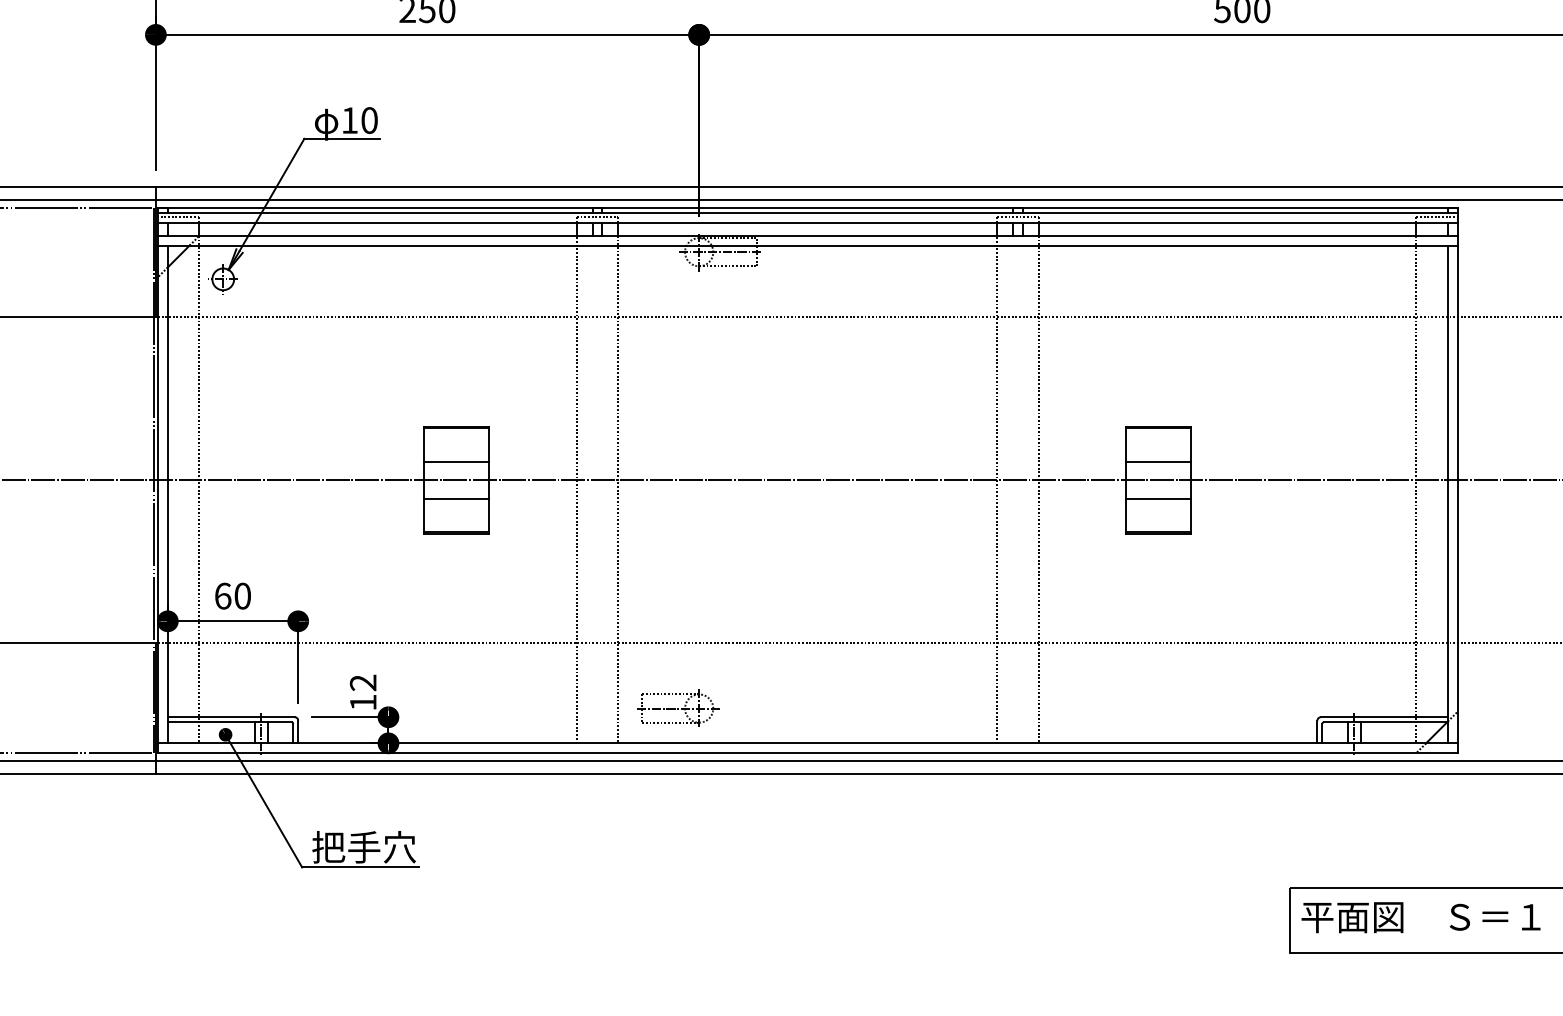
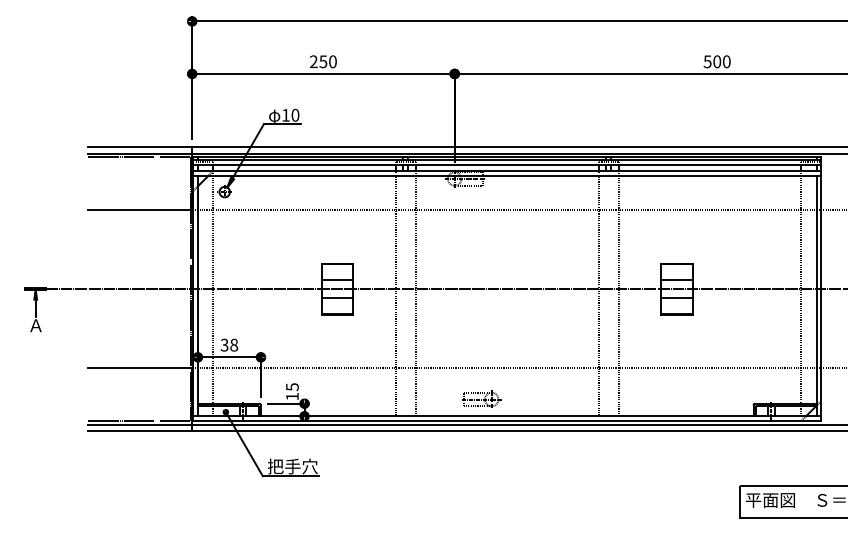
text: (233, 594) -> (229, 344), 60 -> 38
text: (363, 683) -> (292, 387), 12 -> 15
part: (678, 706) -> (481, 398), moved

